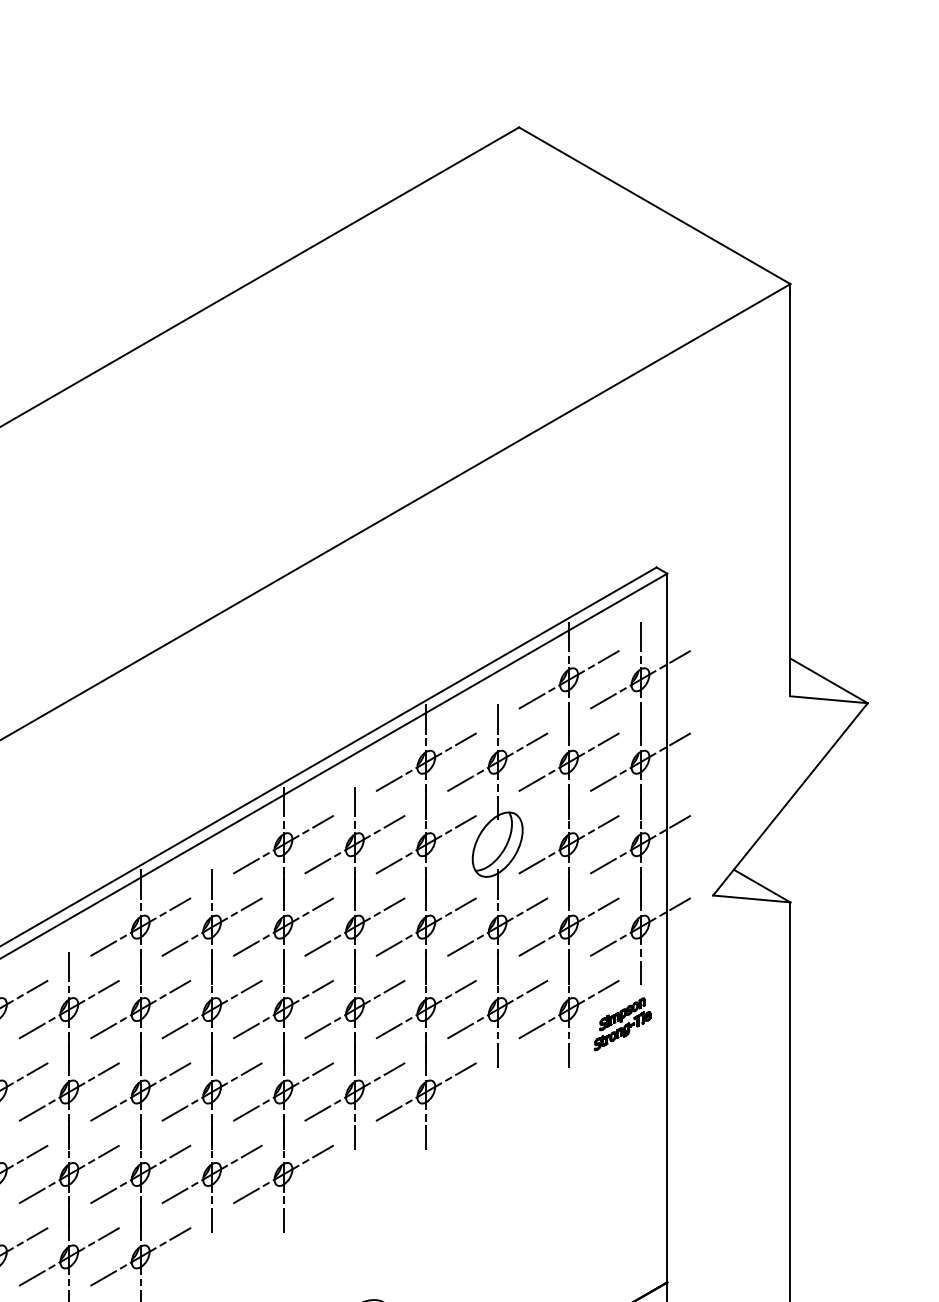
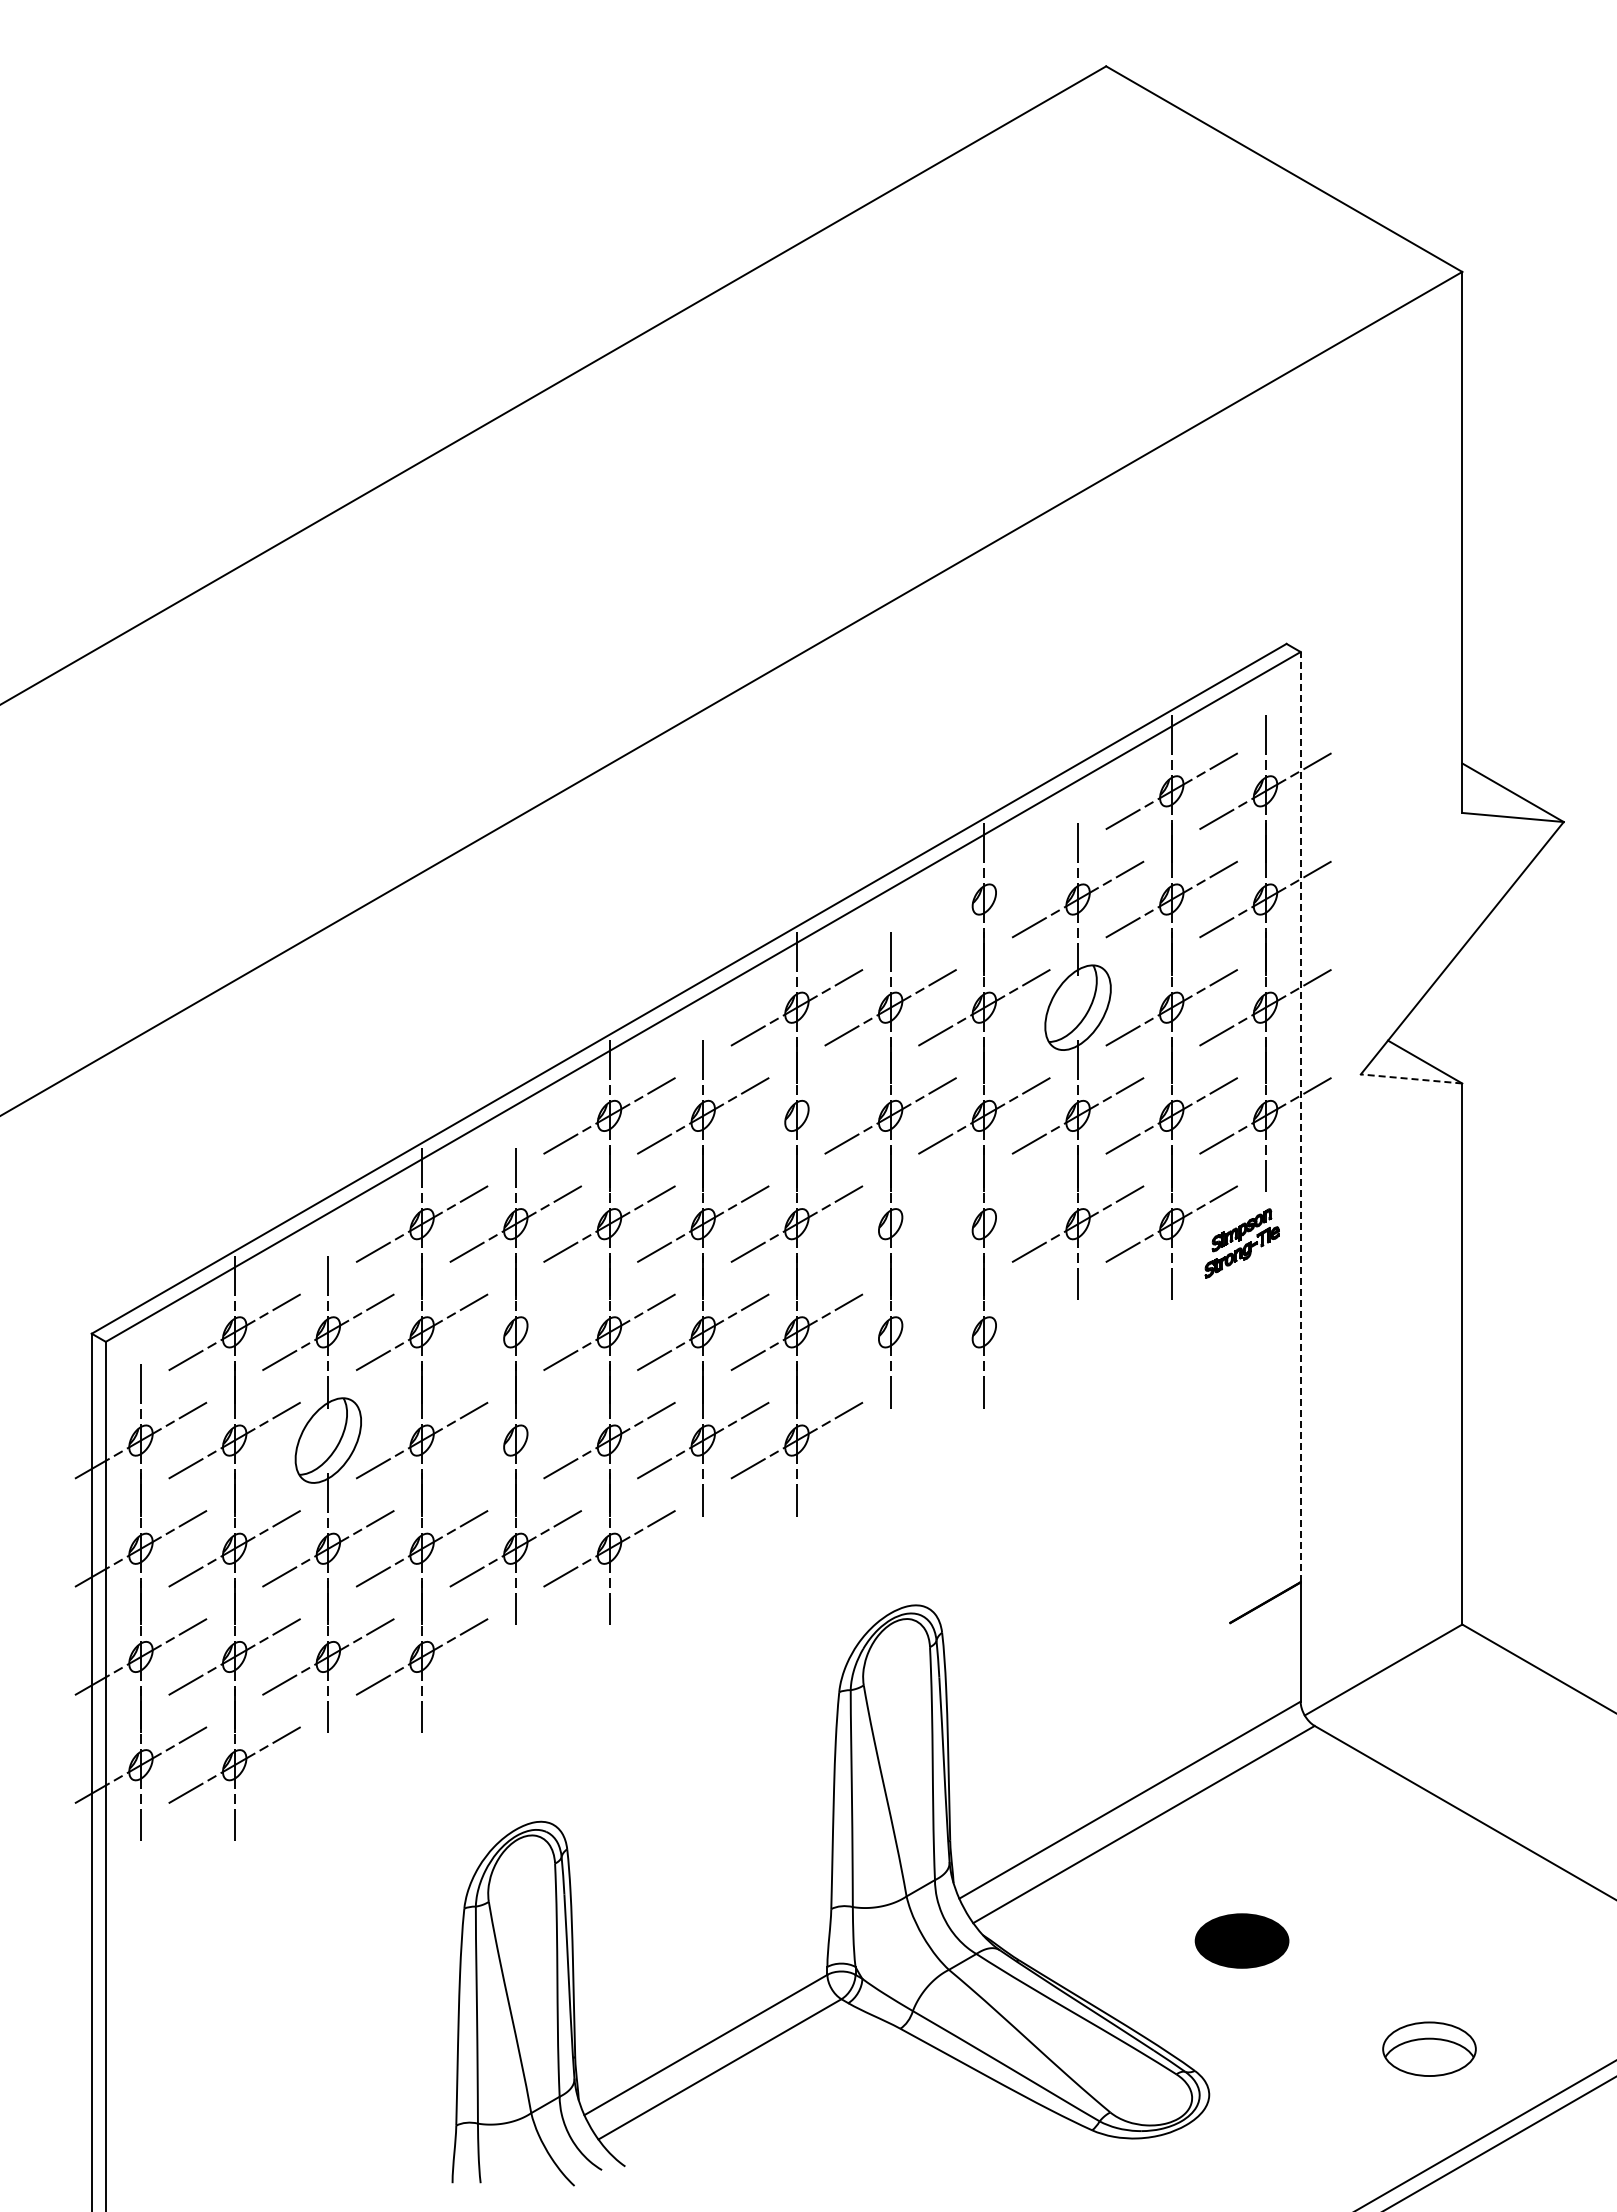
line: (426, 762) -> (984, 899), removed
line: (751, 898) -> (1411, 1078), solid -> dashed
line: (283, 926) -> (796, 1115), removed
line: (667, 927) -> (1300, 1116), solid -> dashed
line: (354, 1009) -> (890, 1224), removed
line: (426, 1009) -> (984, 1224), removed
line: (69, 1092) -> (515, 1332), removed
line: (354, 1092) -> (890, 1332), removed
line: (426, 1092) -> (984, 1332), removed
line: (69, 1174) -> (515, 1440), removed

